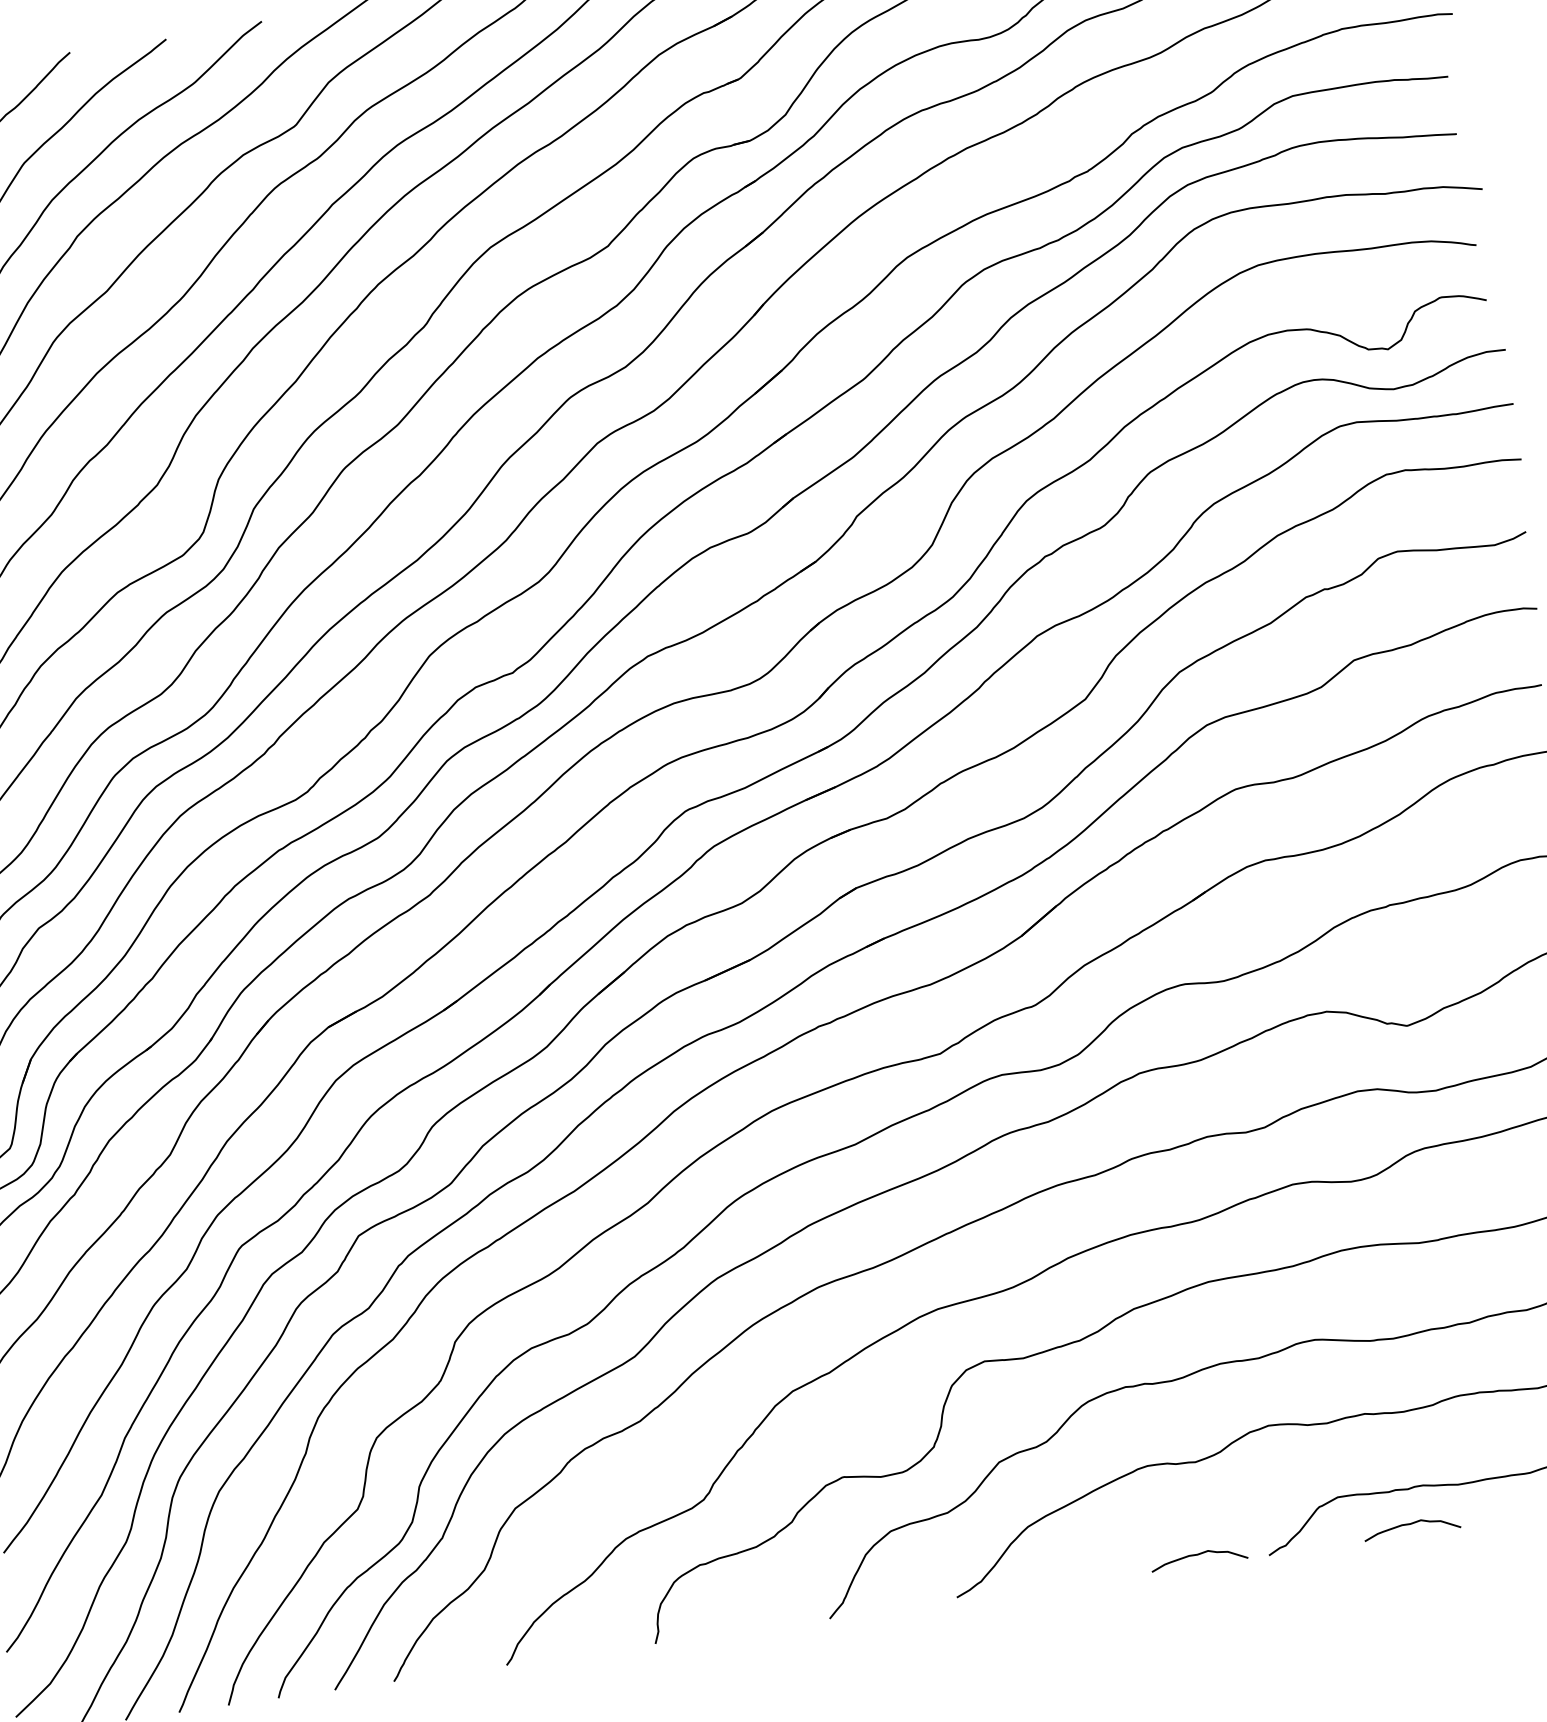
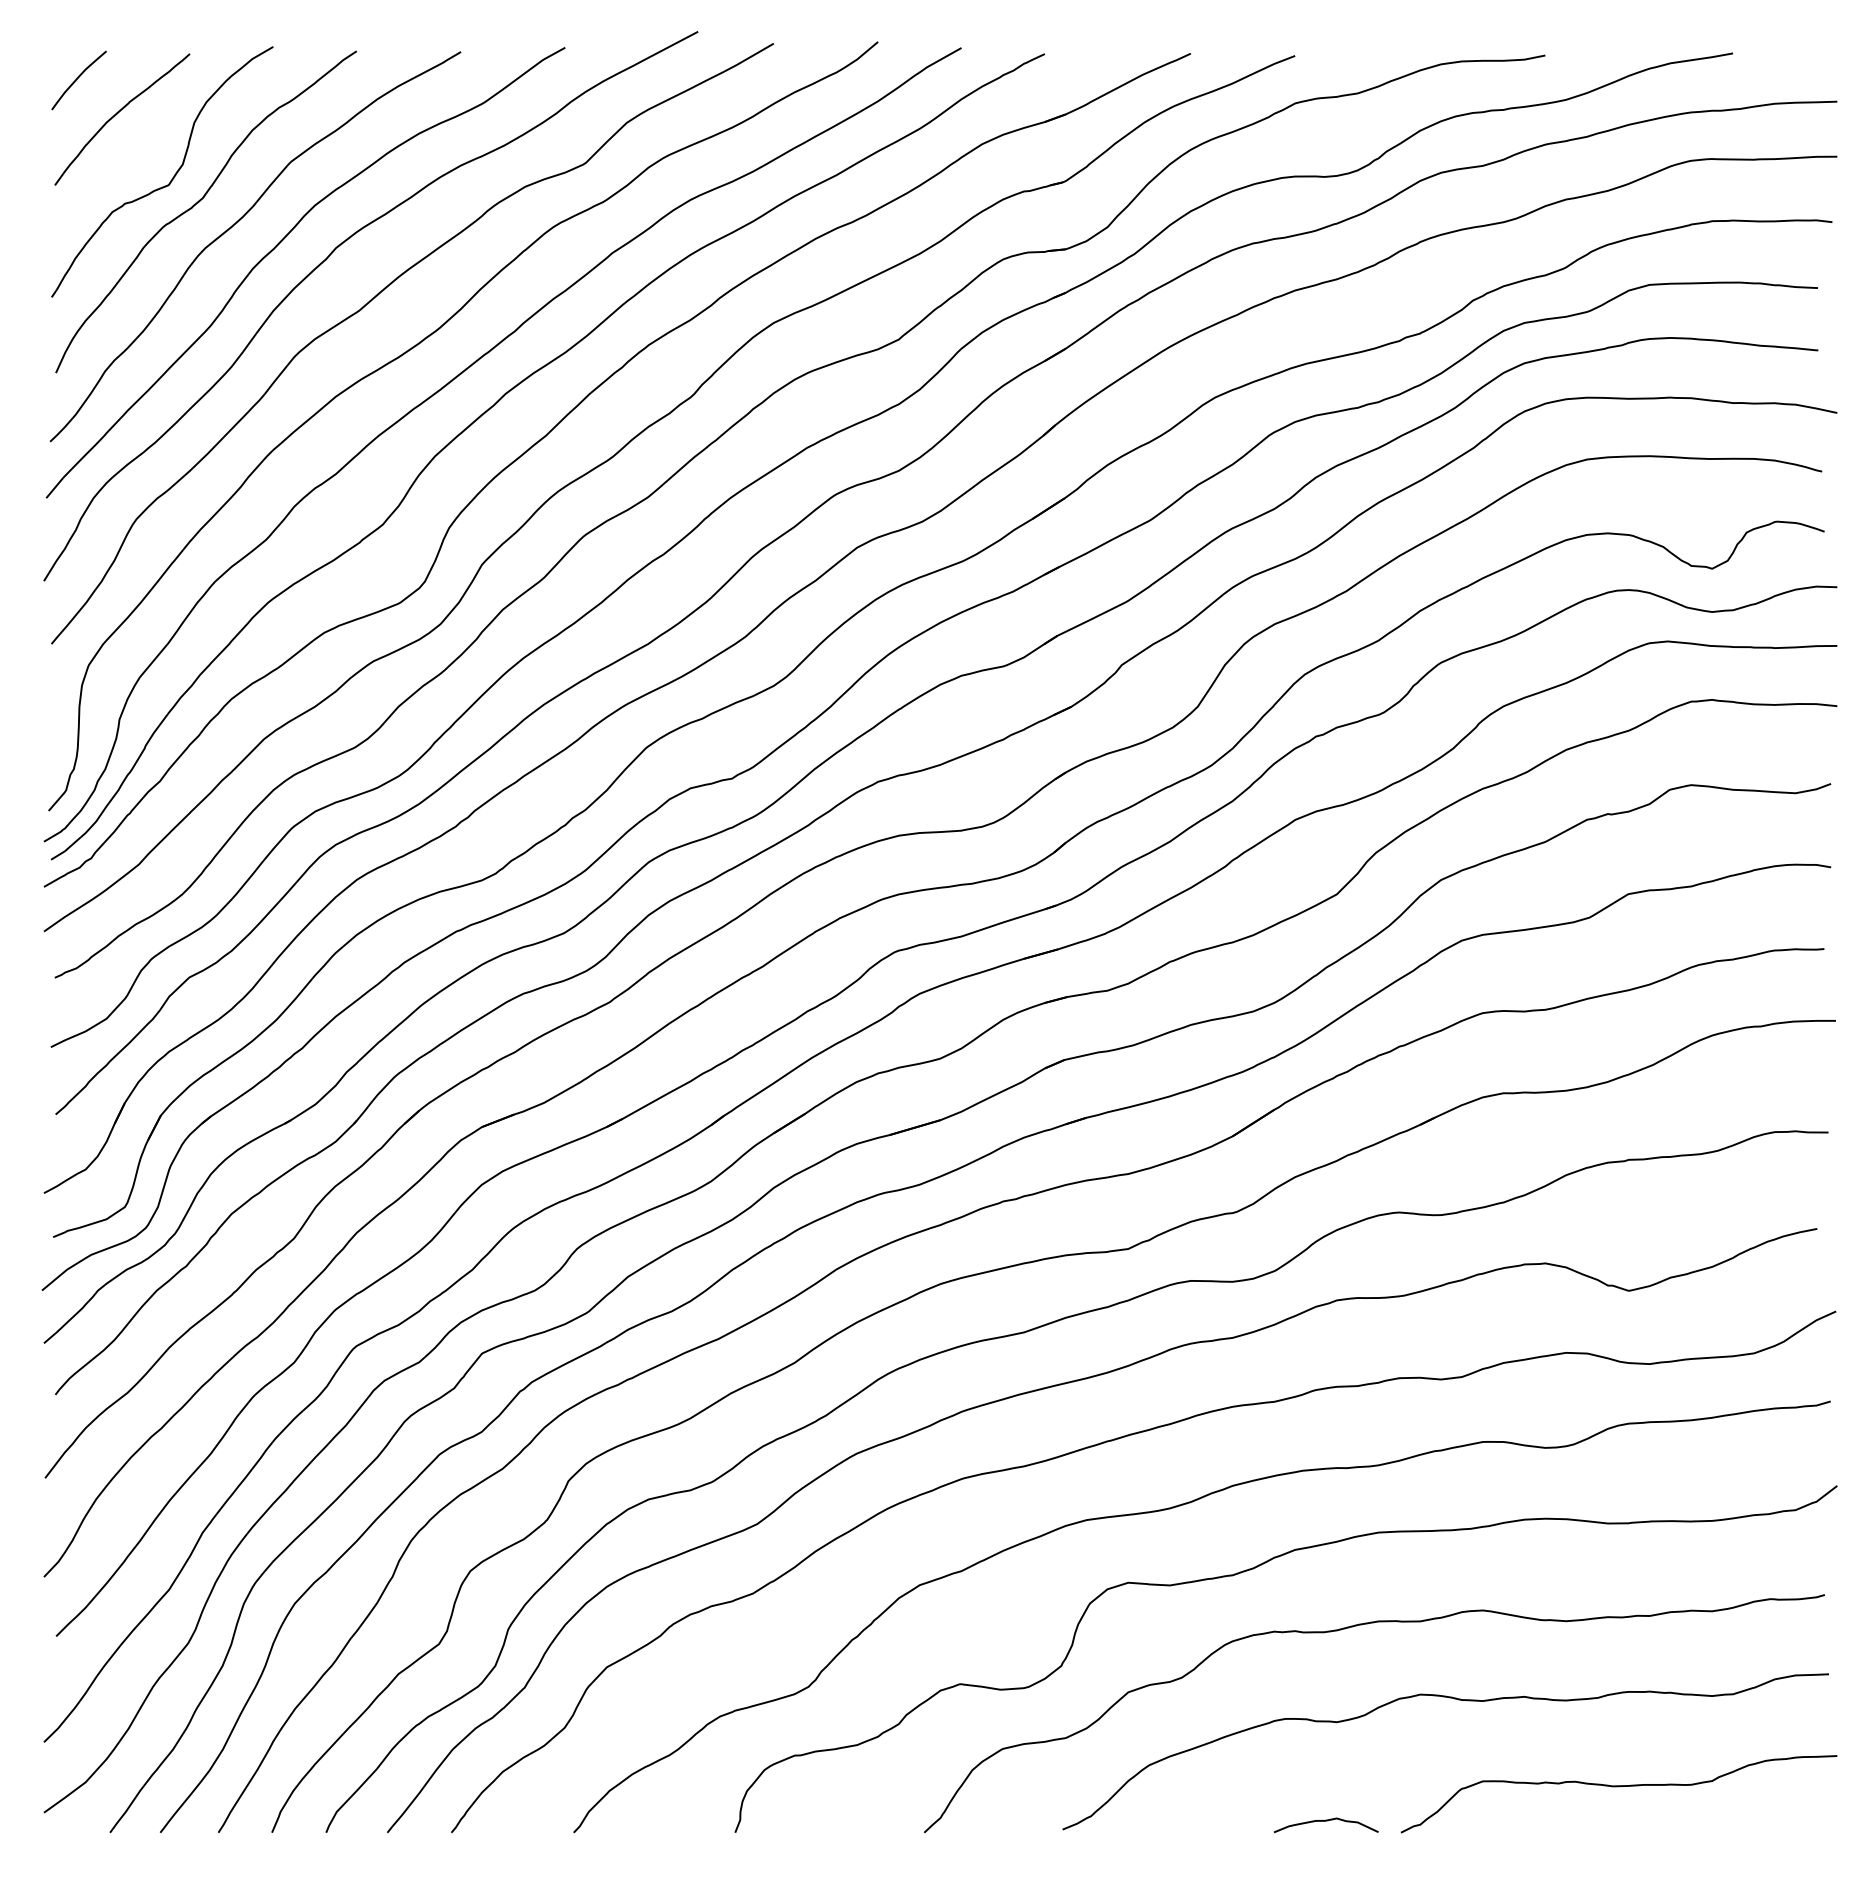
curve: (1410, 1524) -> (1556, 1821), removed

